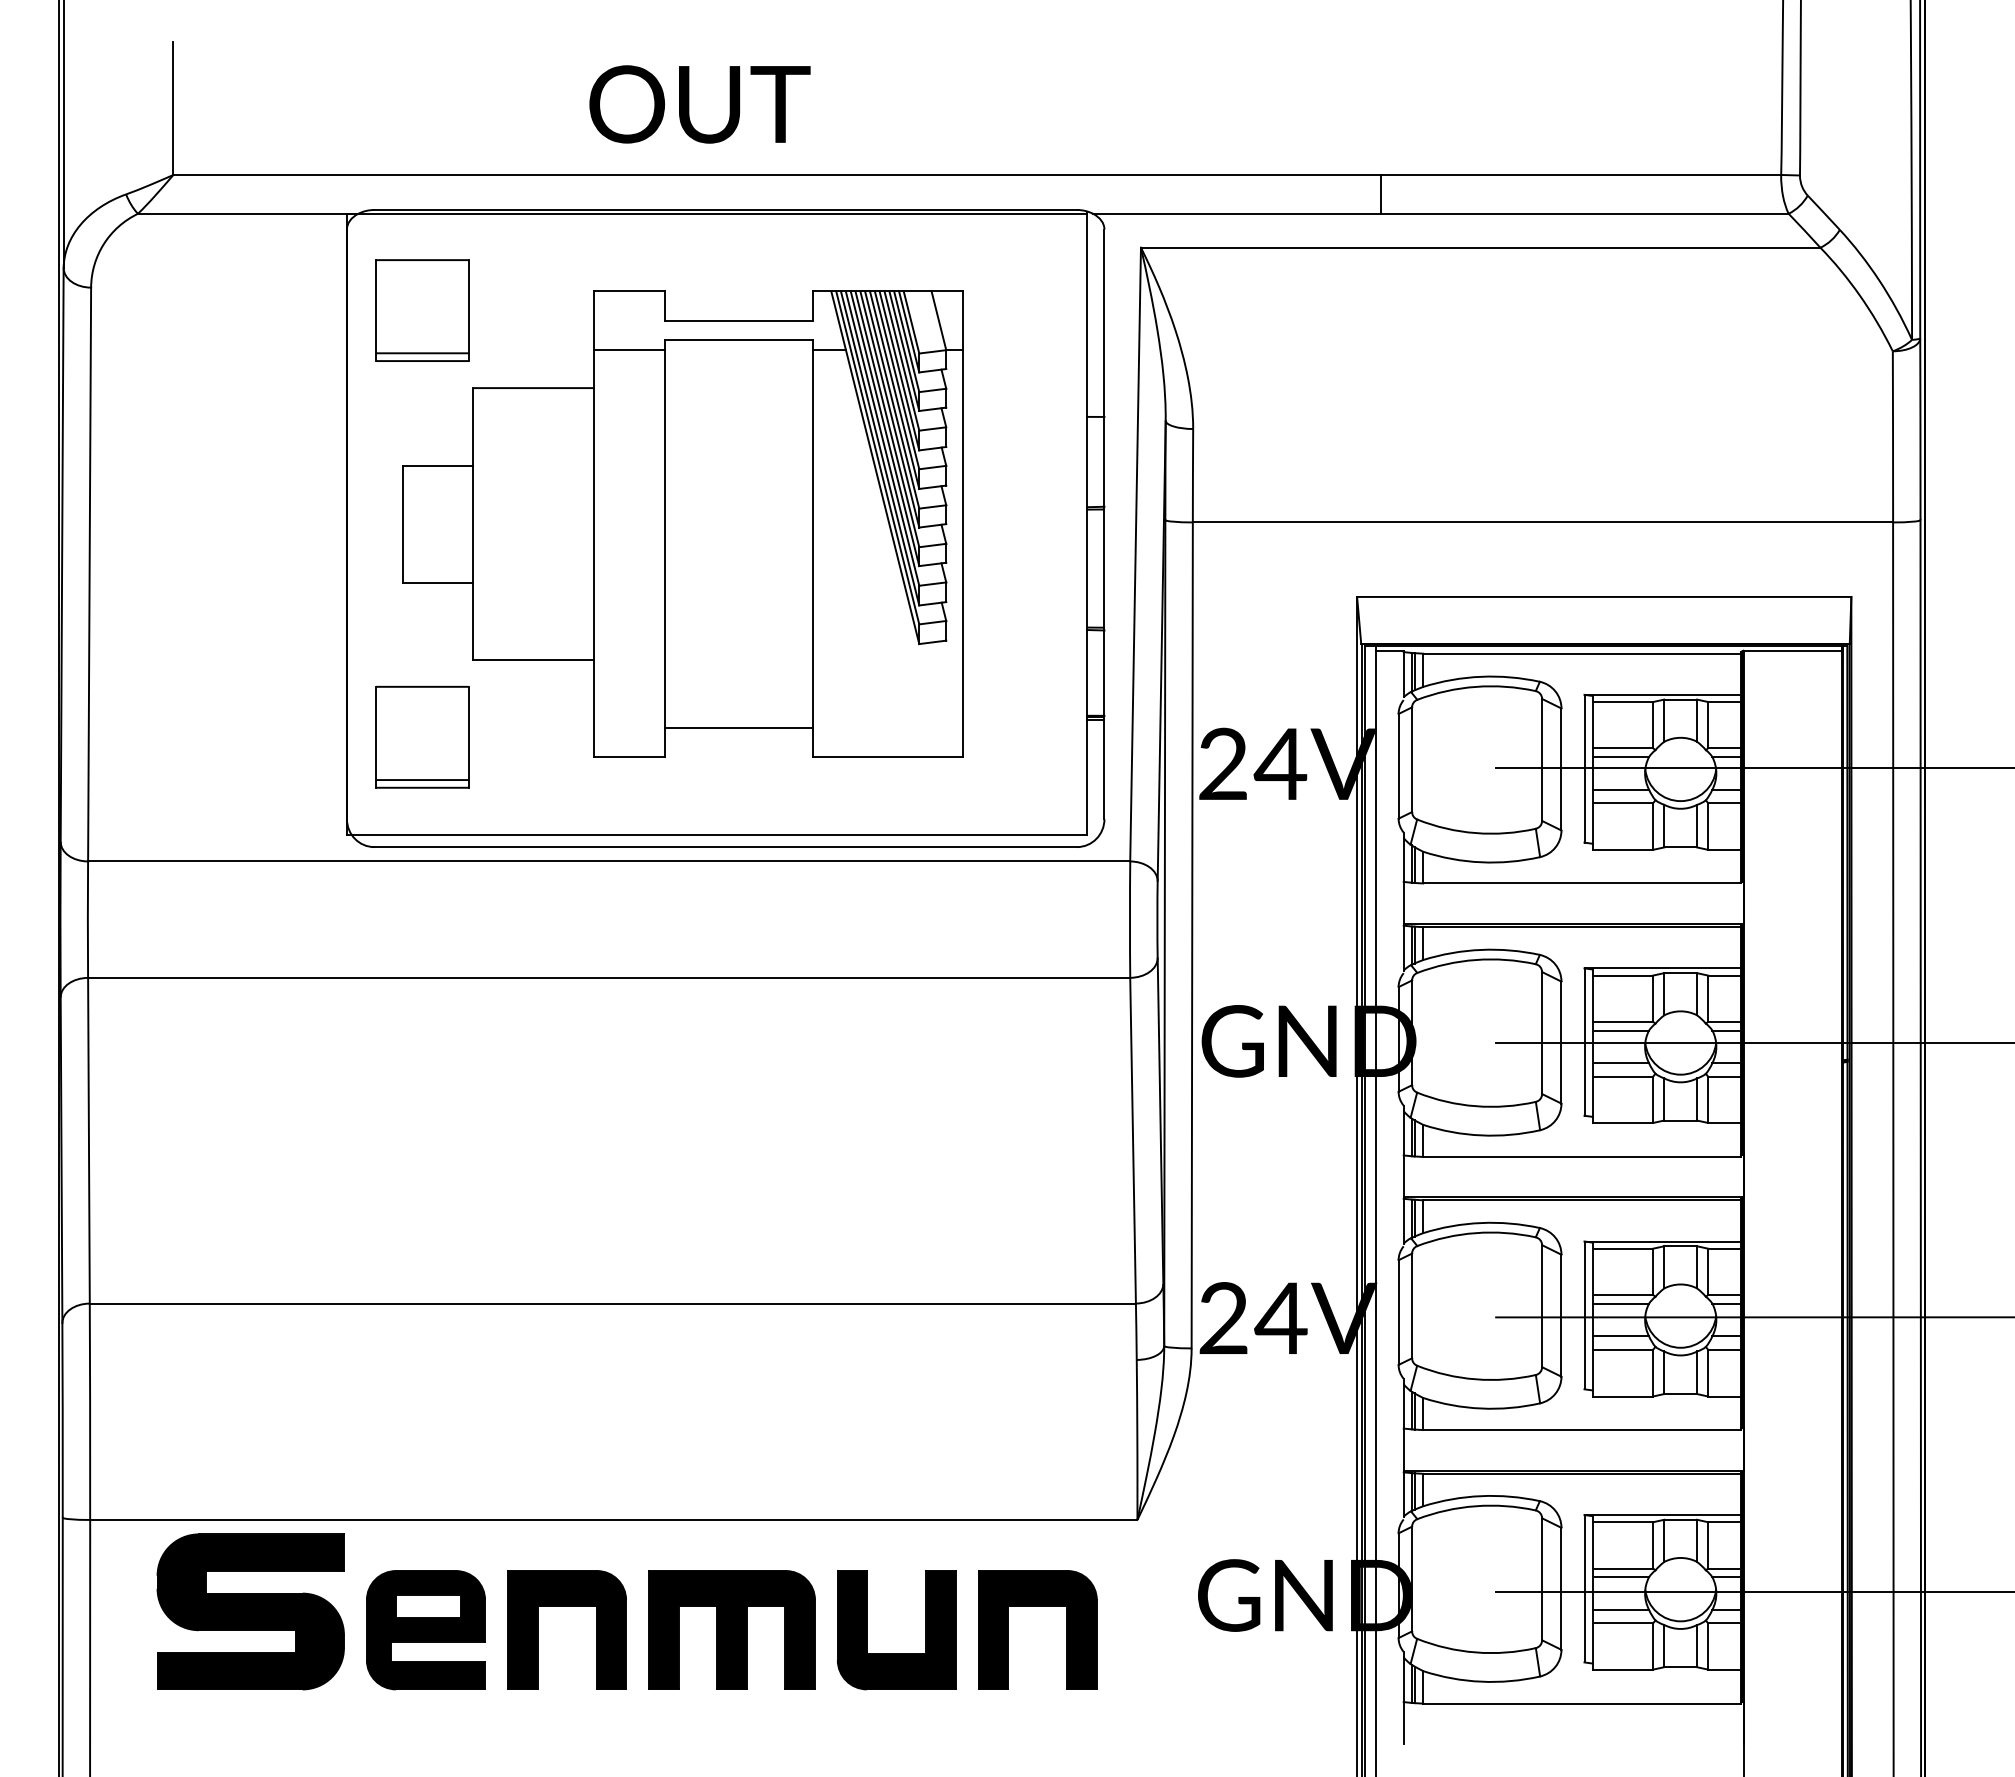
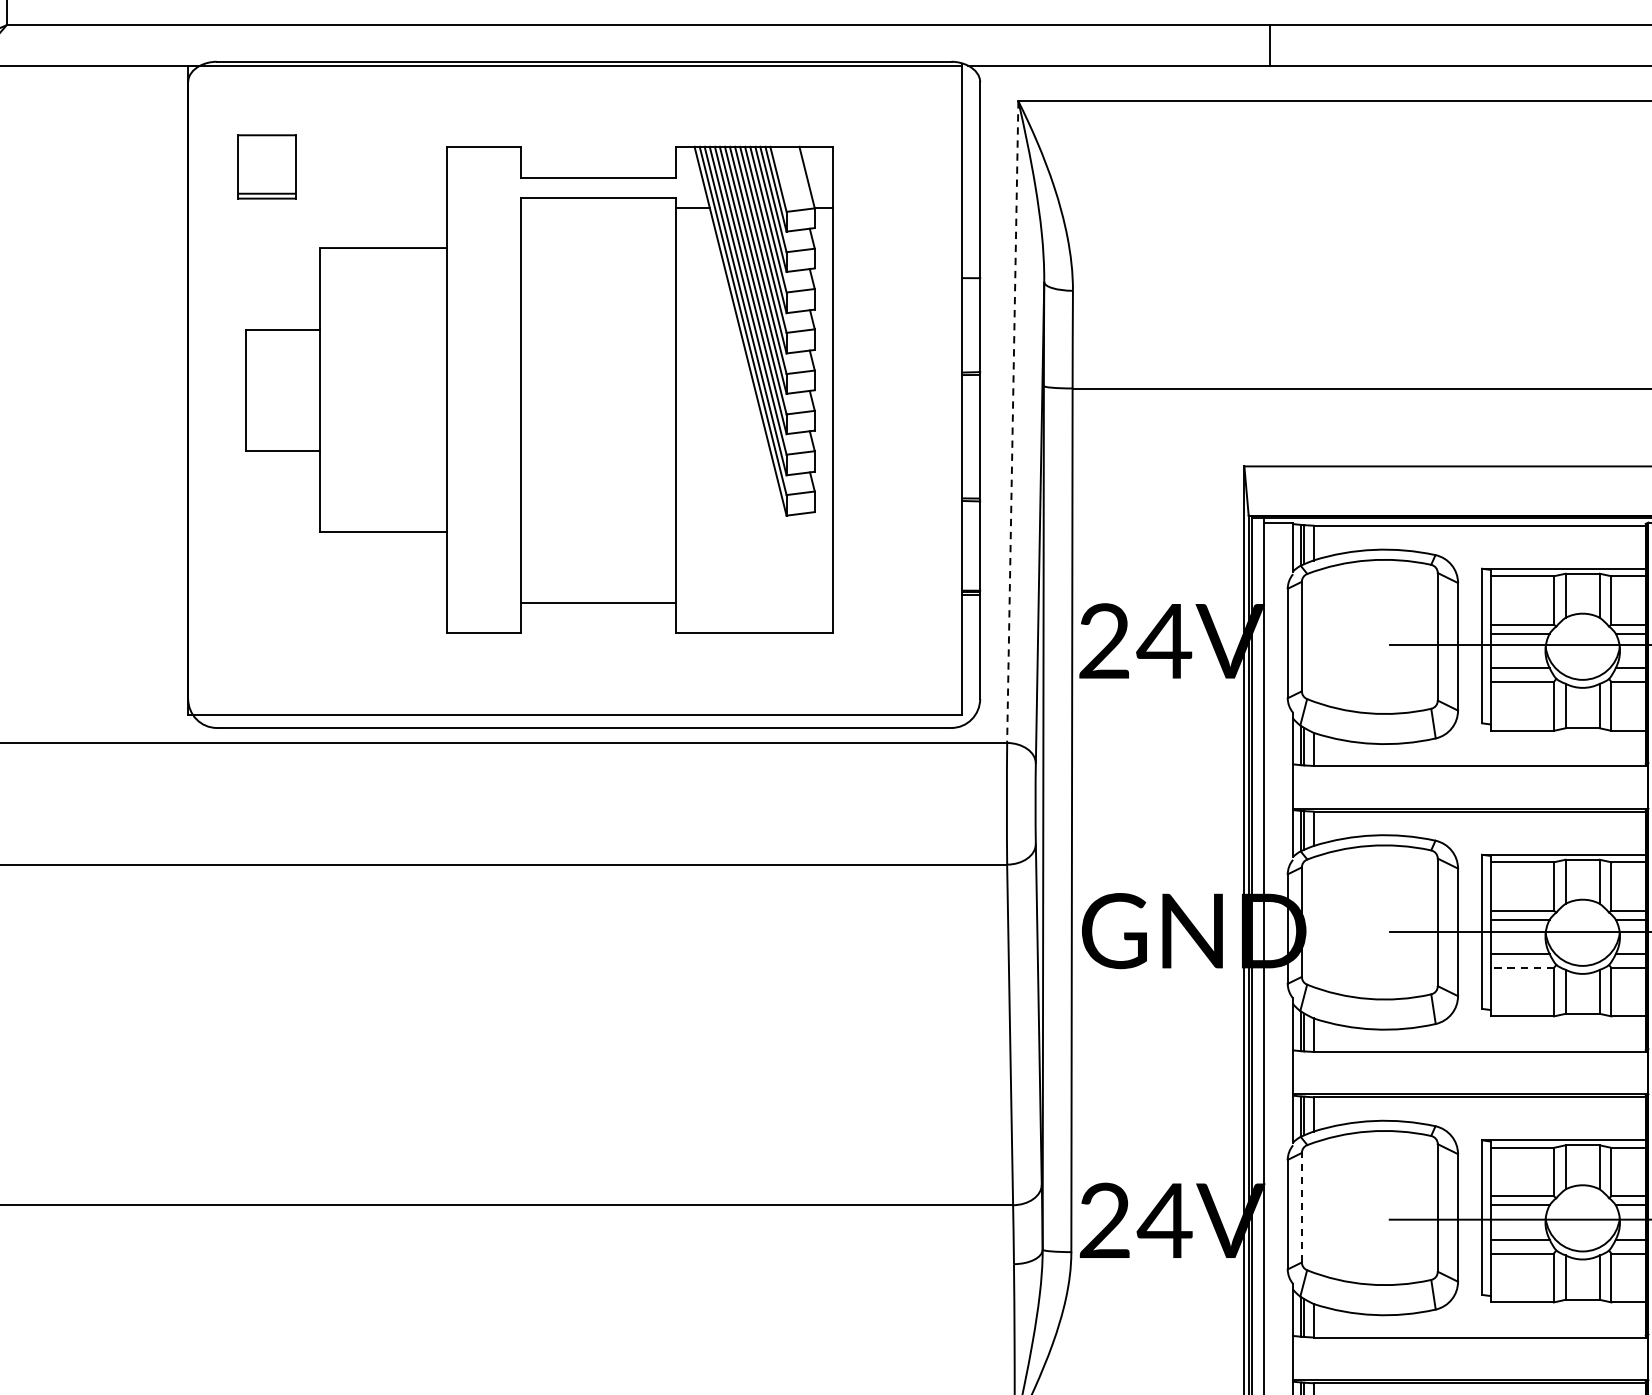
part: (422, 310) -> (267, 166), size x0.6
line: (629, 349) -> (483, 207), removed
line: (1135, 554) -> (1012, 422), solid -> dashed
part: (422, 736) -> (267, 612), removed
line: (1622, 1076) -> (1521, 967), solid -> dashed
line: (1412, 1305) -> (1302, 1207), solid -> dashed

